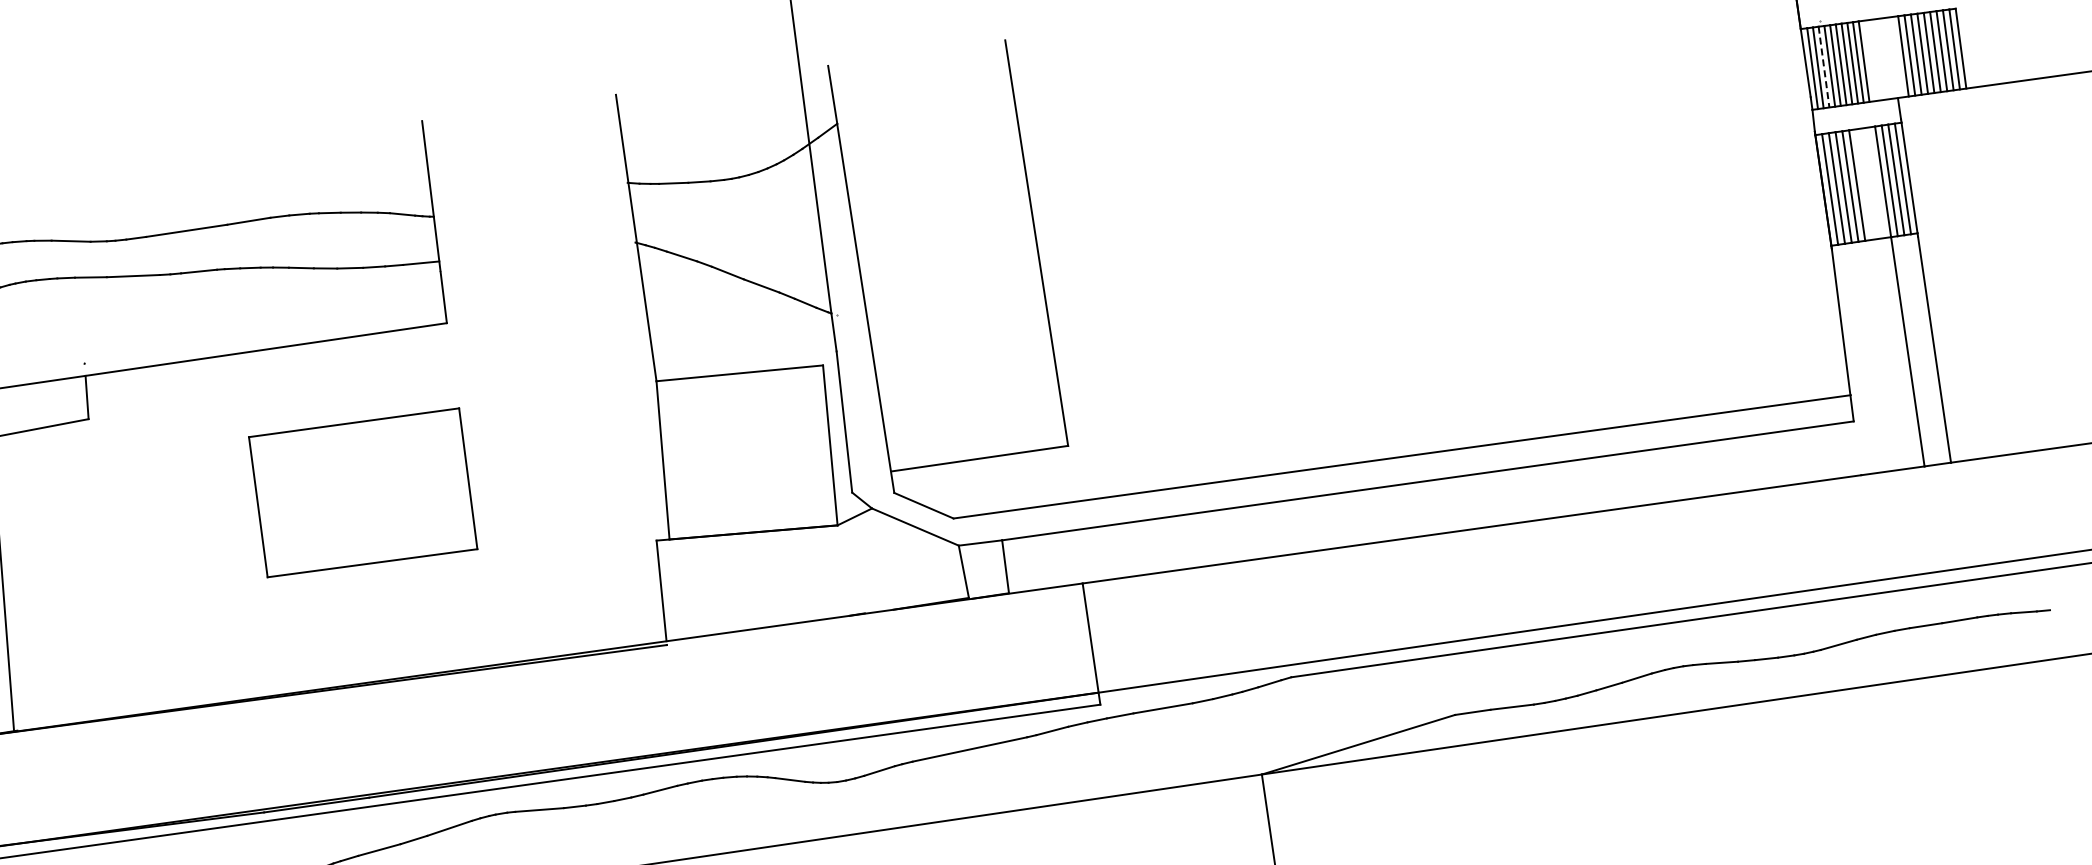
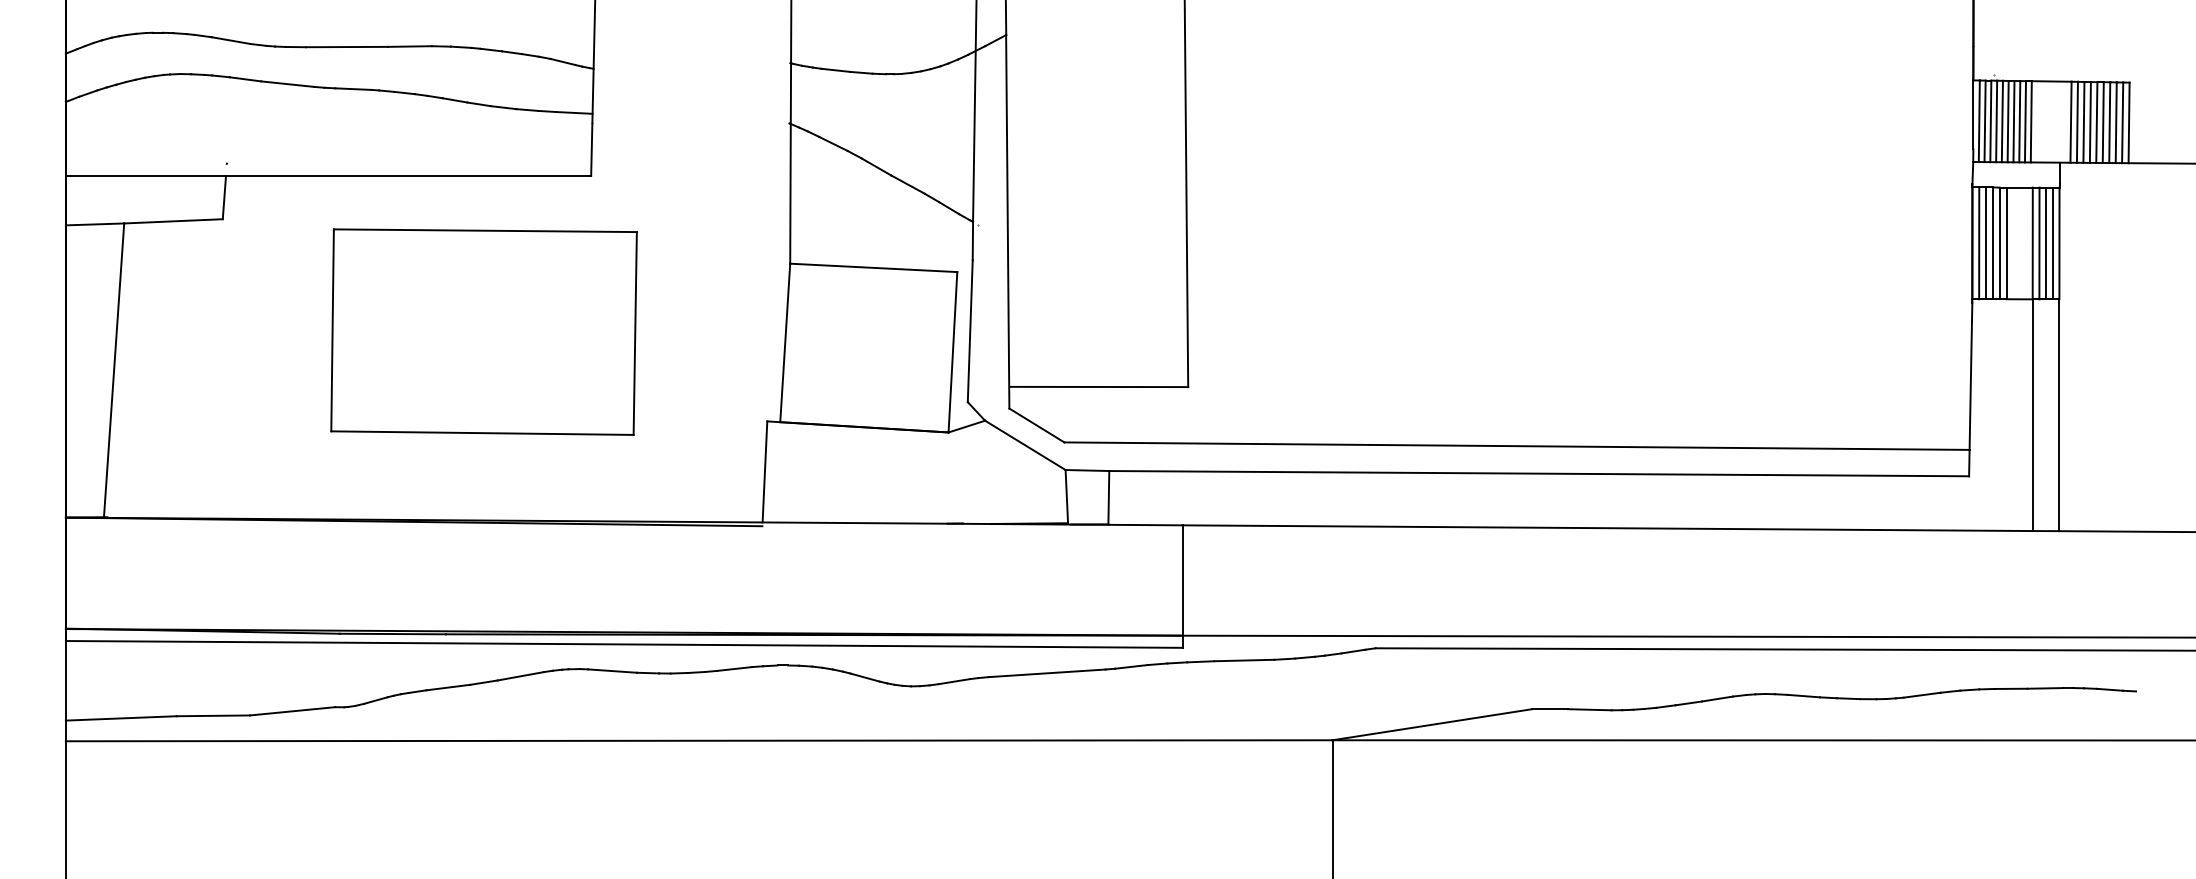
line: (1823, 67) -> (1990, 121), dashed -> solid
part: (362, 492) -> (483, 331), size x1.43

